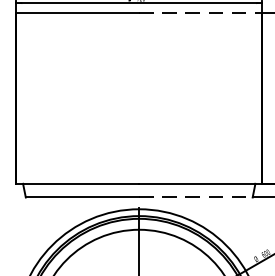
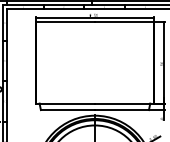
line: (201, 13) -> (124, 22), dashed -> solid
line: (197, 198) -> (122, 110), dashed -> solid

